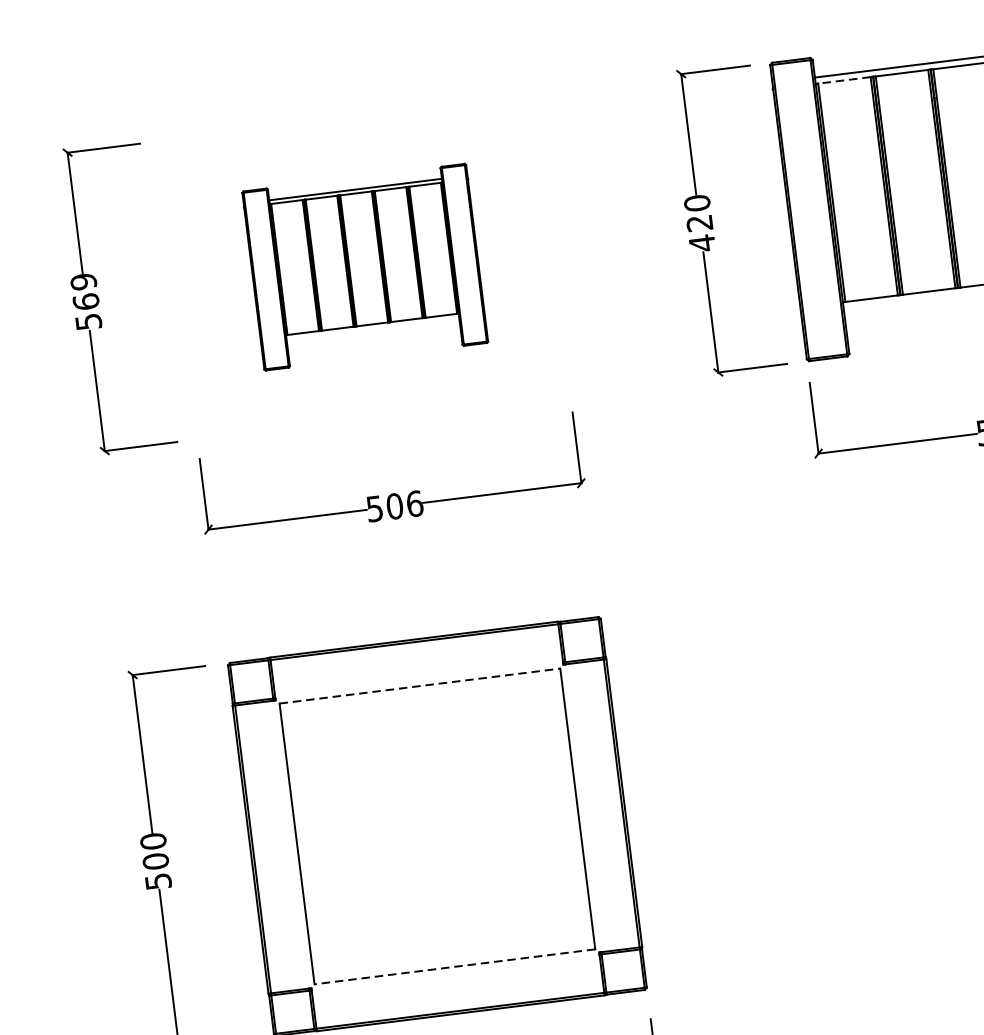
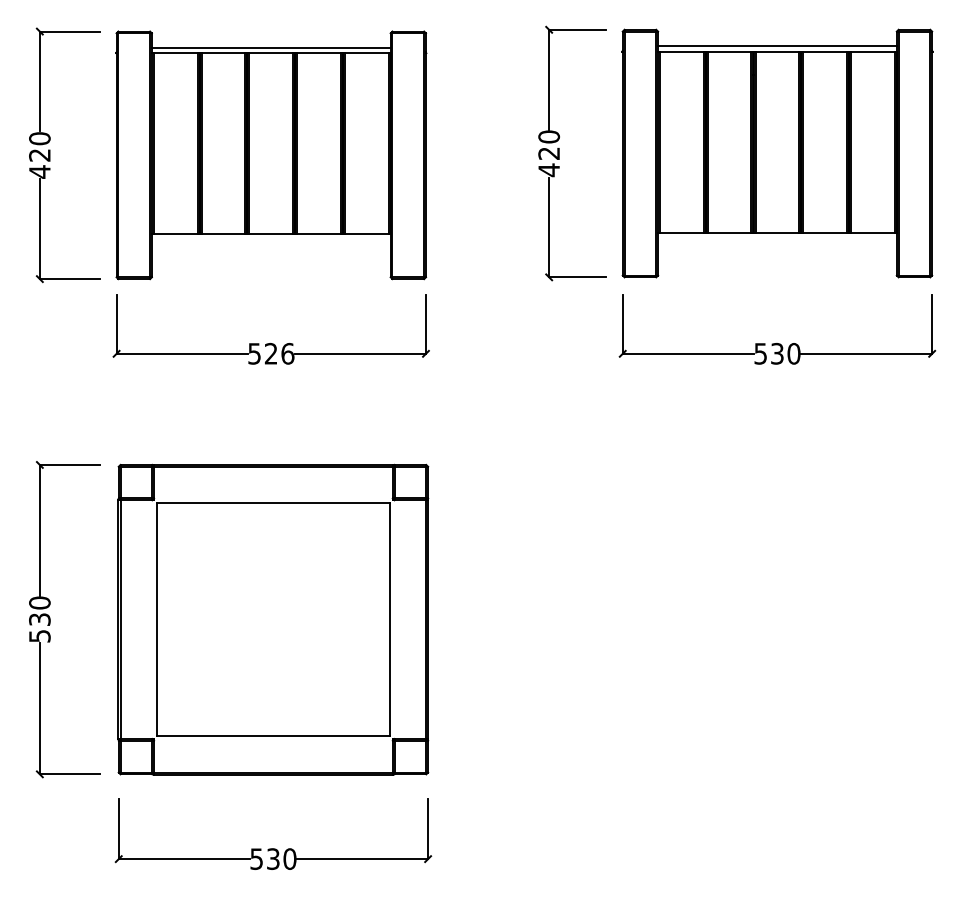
line: (843, 80) -> (681, 51), dashed -> solid
part: (365, 267) -> (271, 155), size x1.67
text: (85, 302) -> (39, 155), 569 -> 420
text: (393, 506) -> (270, 353), 506 -> 526
line: (420, 686) -> (273, 503), dashed -> solid
text: (155, 861) -> (39, 619), 500 -> 530
line: (453, 967) -> (272, 736), dashed -> solid

